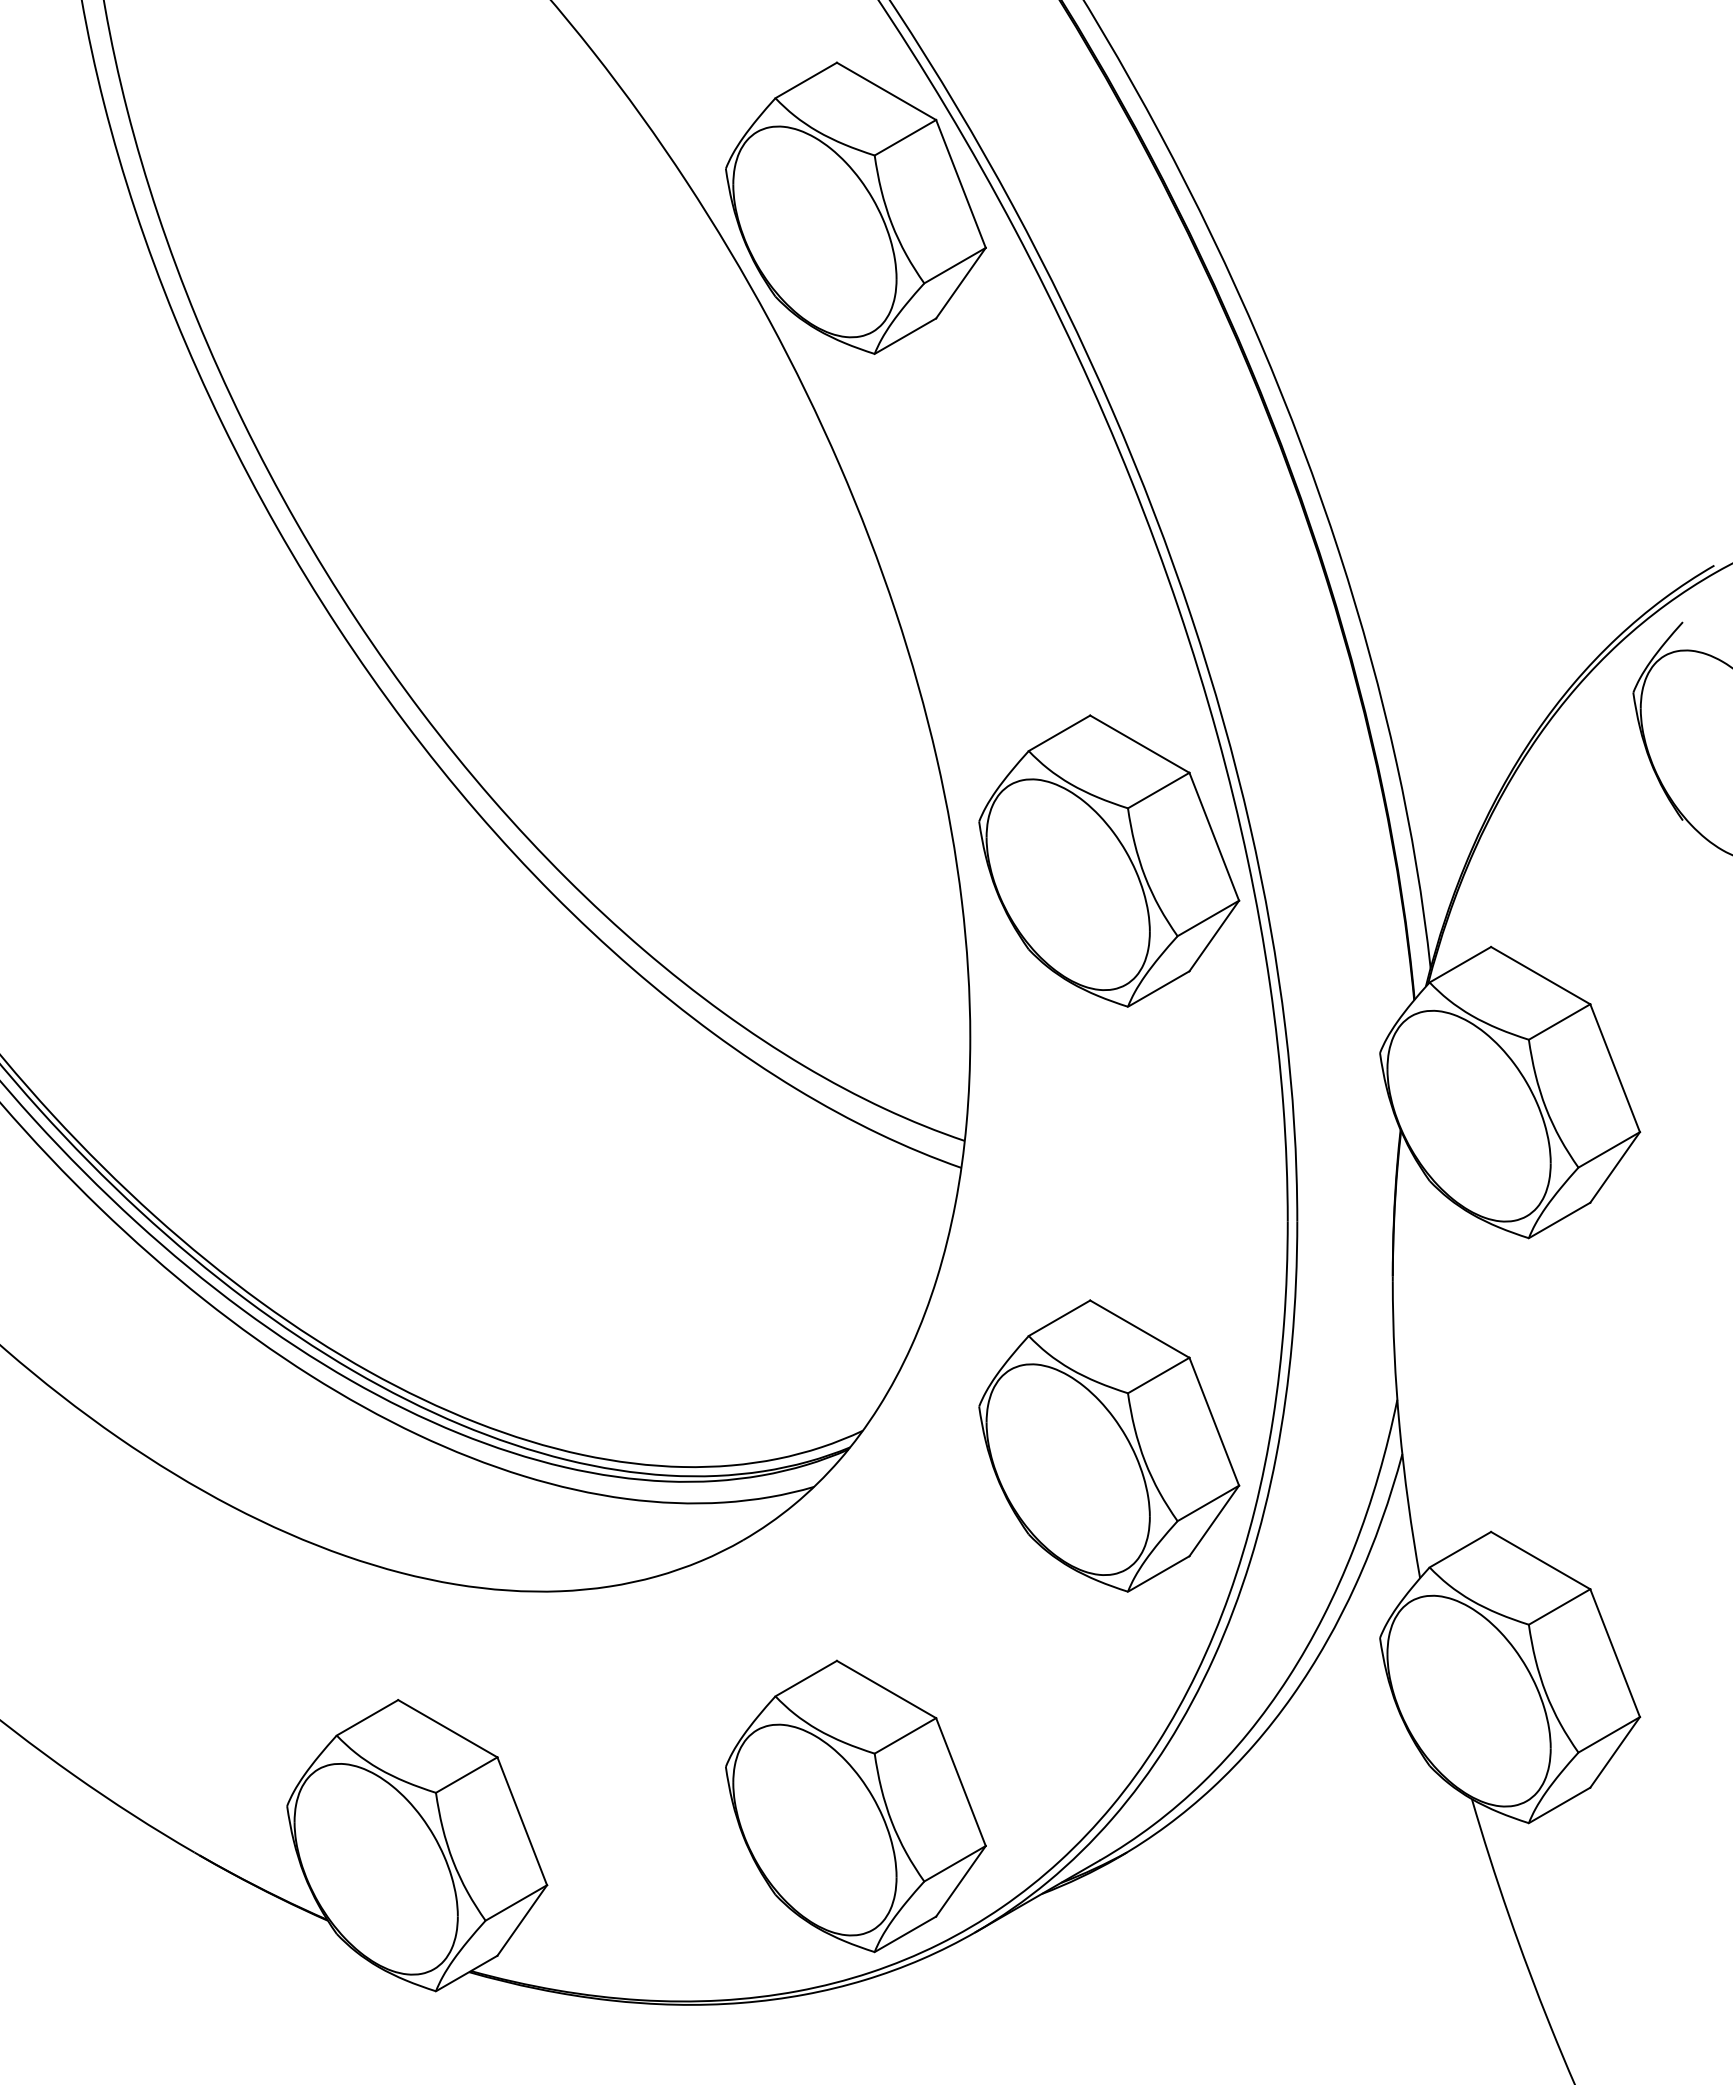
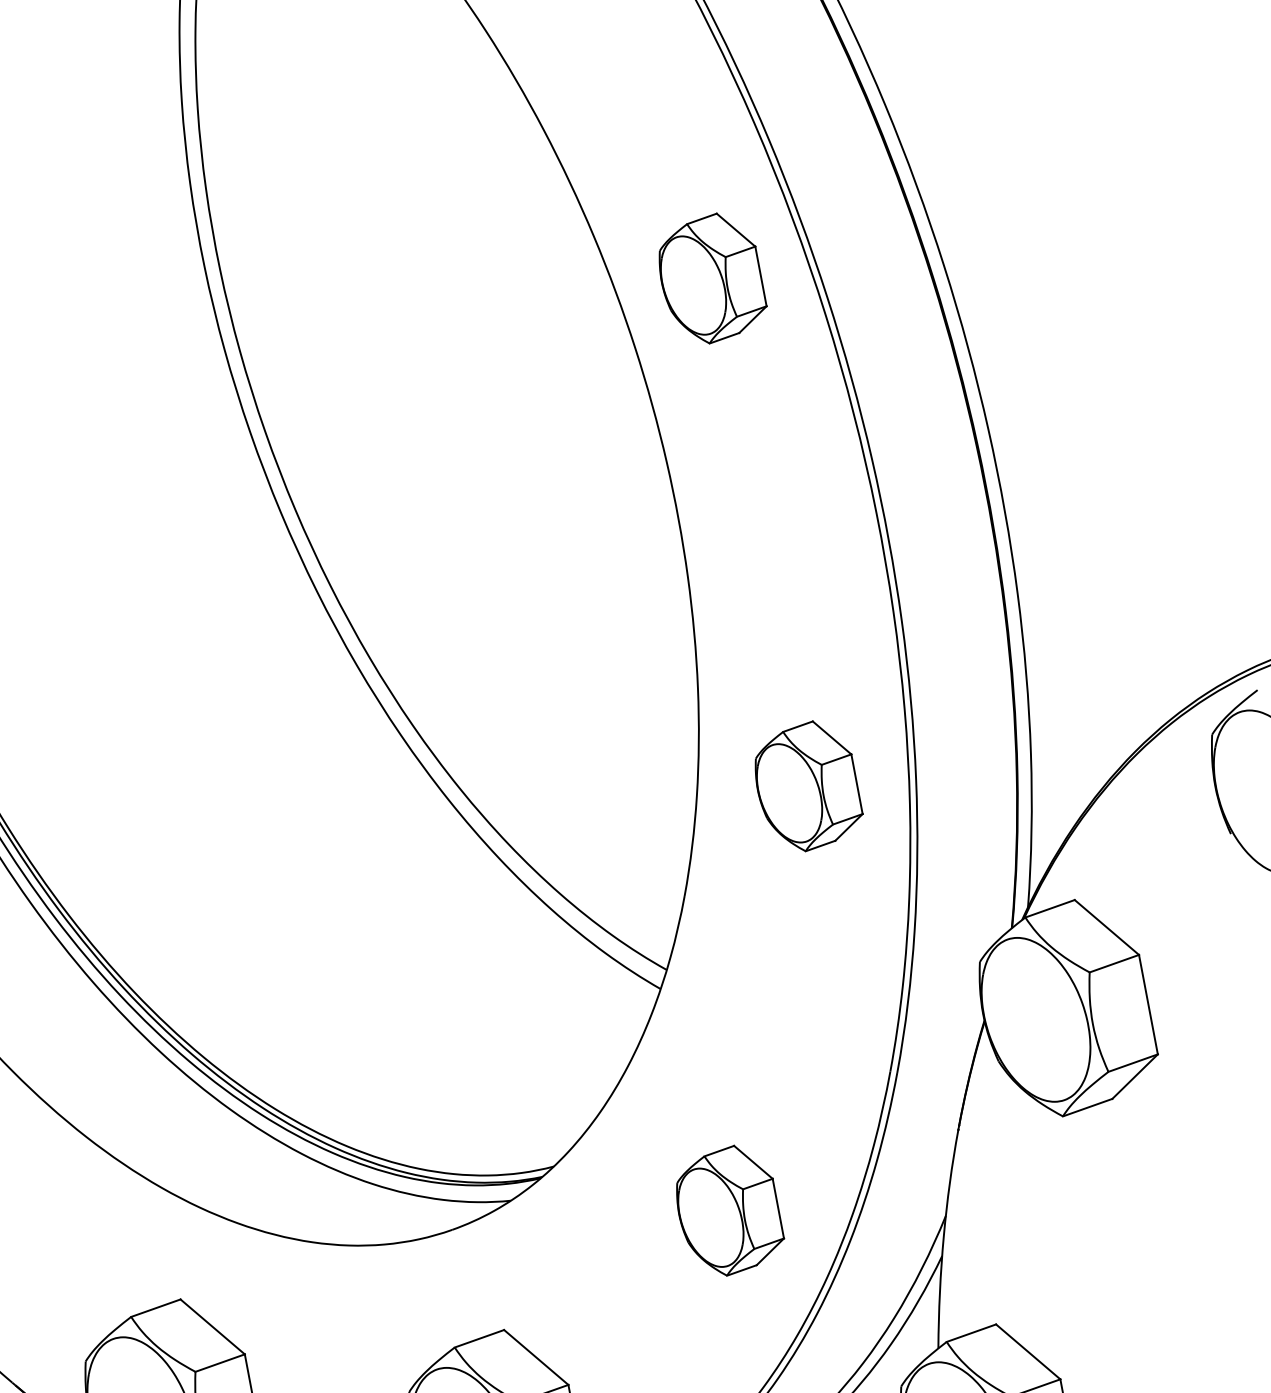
part: (855, 207) -> (713, 278), size x0.6
part: (1109, 860) -> (809, 785), size x0.6
part: (1109, 1445) -> (730, 1210), size x0.6

